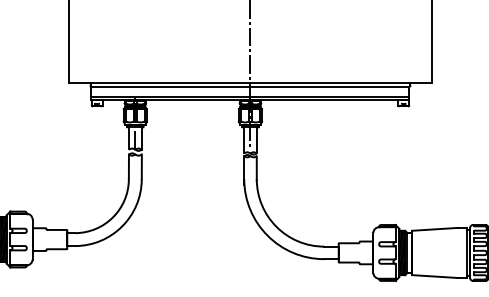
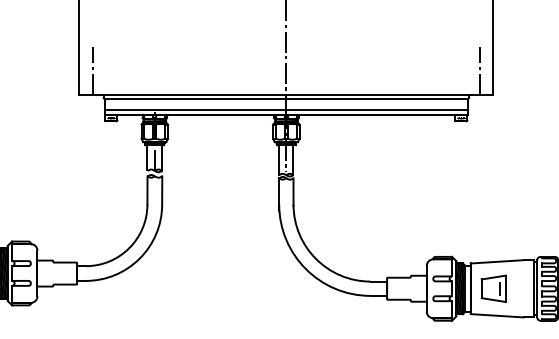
line: (80, 62) -> (92, 71), added
line: (420, 62) -> (480, 71), added
part: (431, 252) -> (493, 288), added

